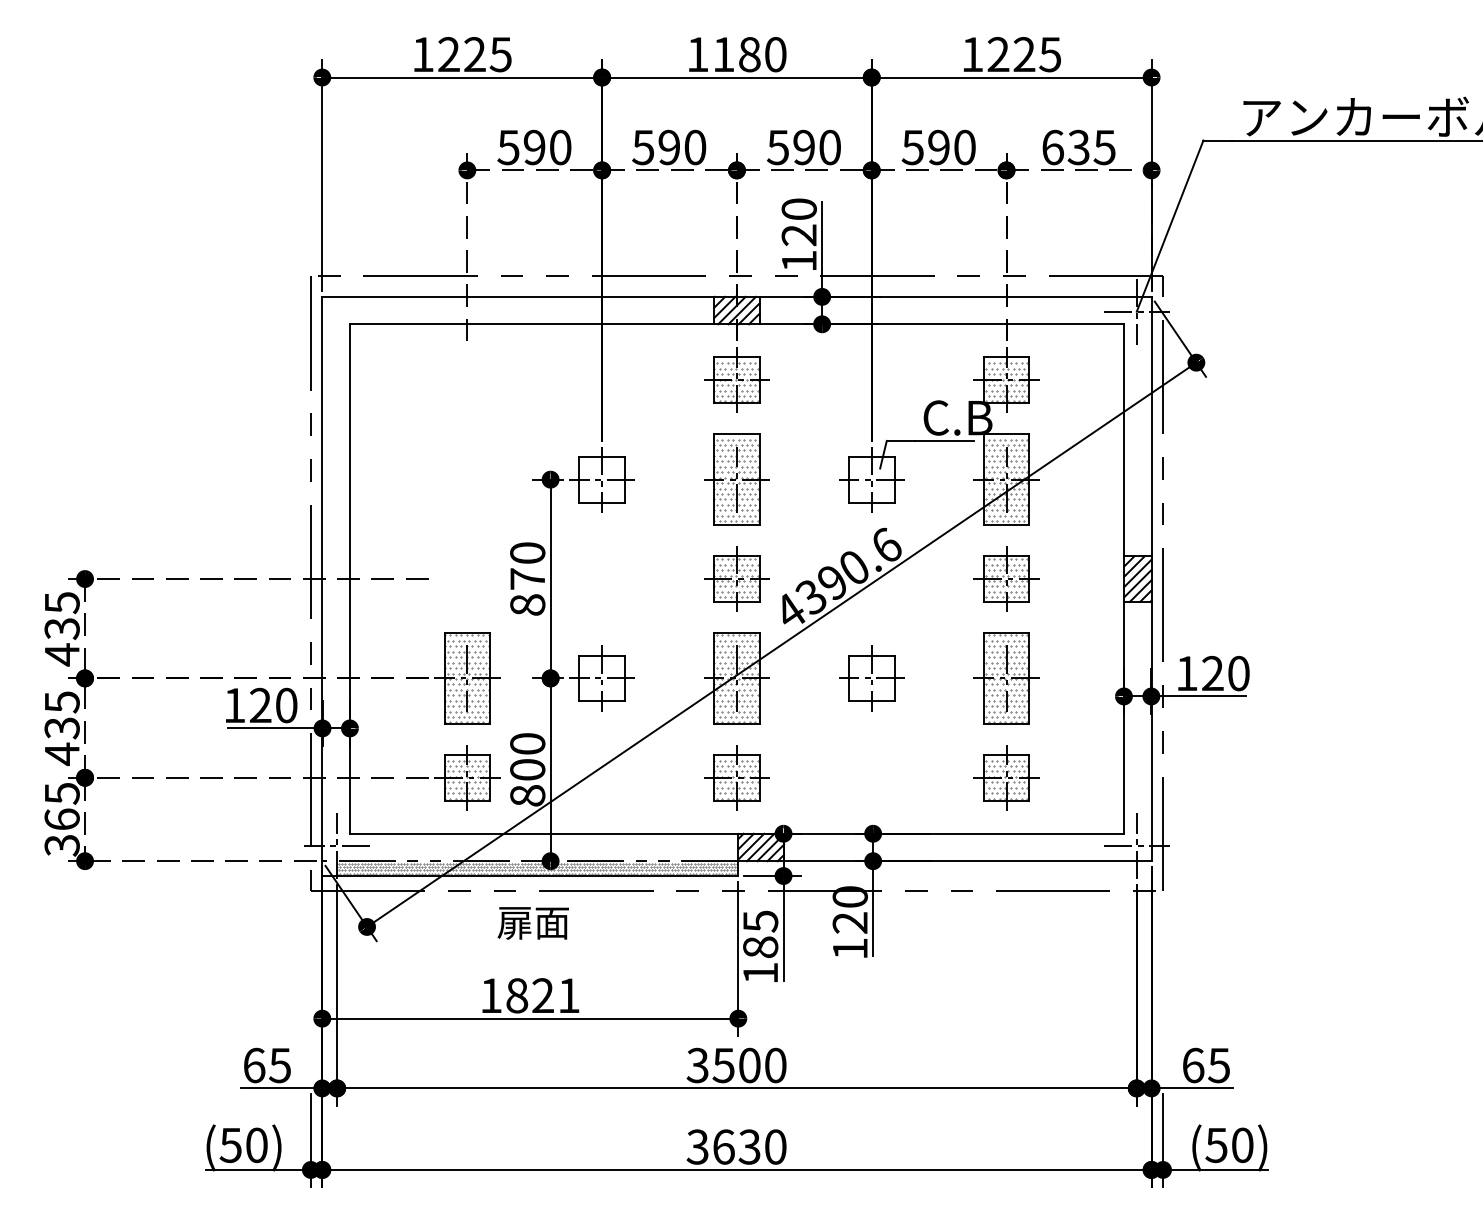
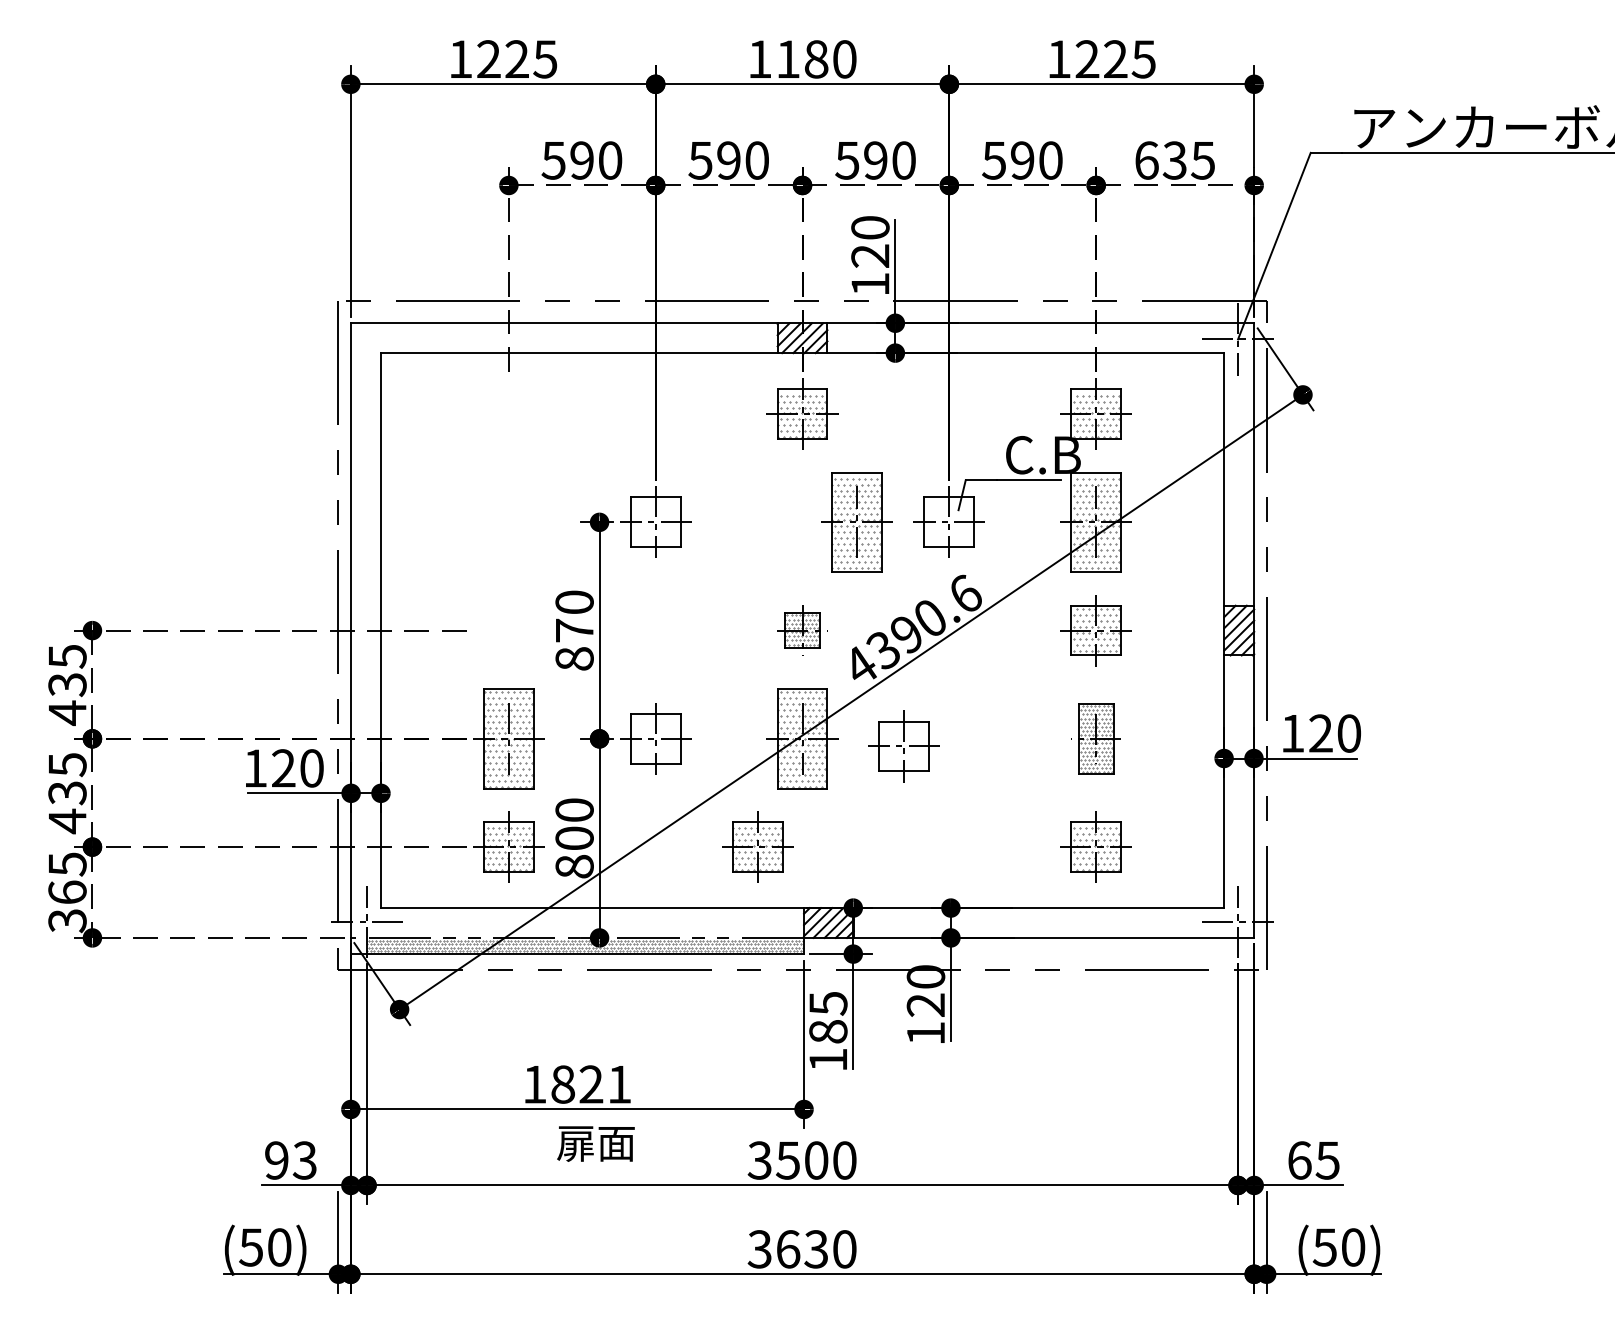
part: (736, 479) -> (856, 522), moved
part: (736, 578) -> (802, 630), size x0.7
part: (871, 678) -> (903, 746), moved
part: (1006, 678) -> (1096, 738), size x0.7
part: (736, 777) -> (757, 846), moved
text: (532, 923) -> (595, 1144), moved
text: (266, 1065) -> (290, 1160), 65 -> 93

